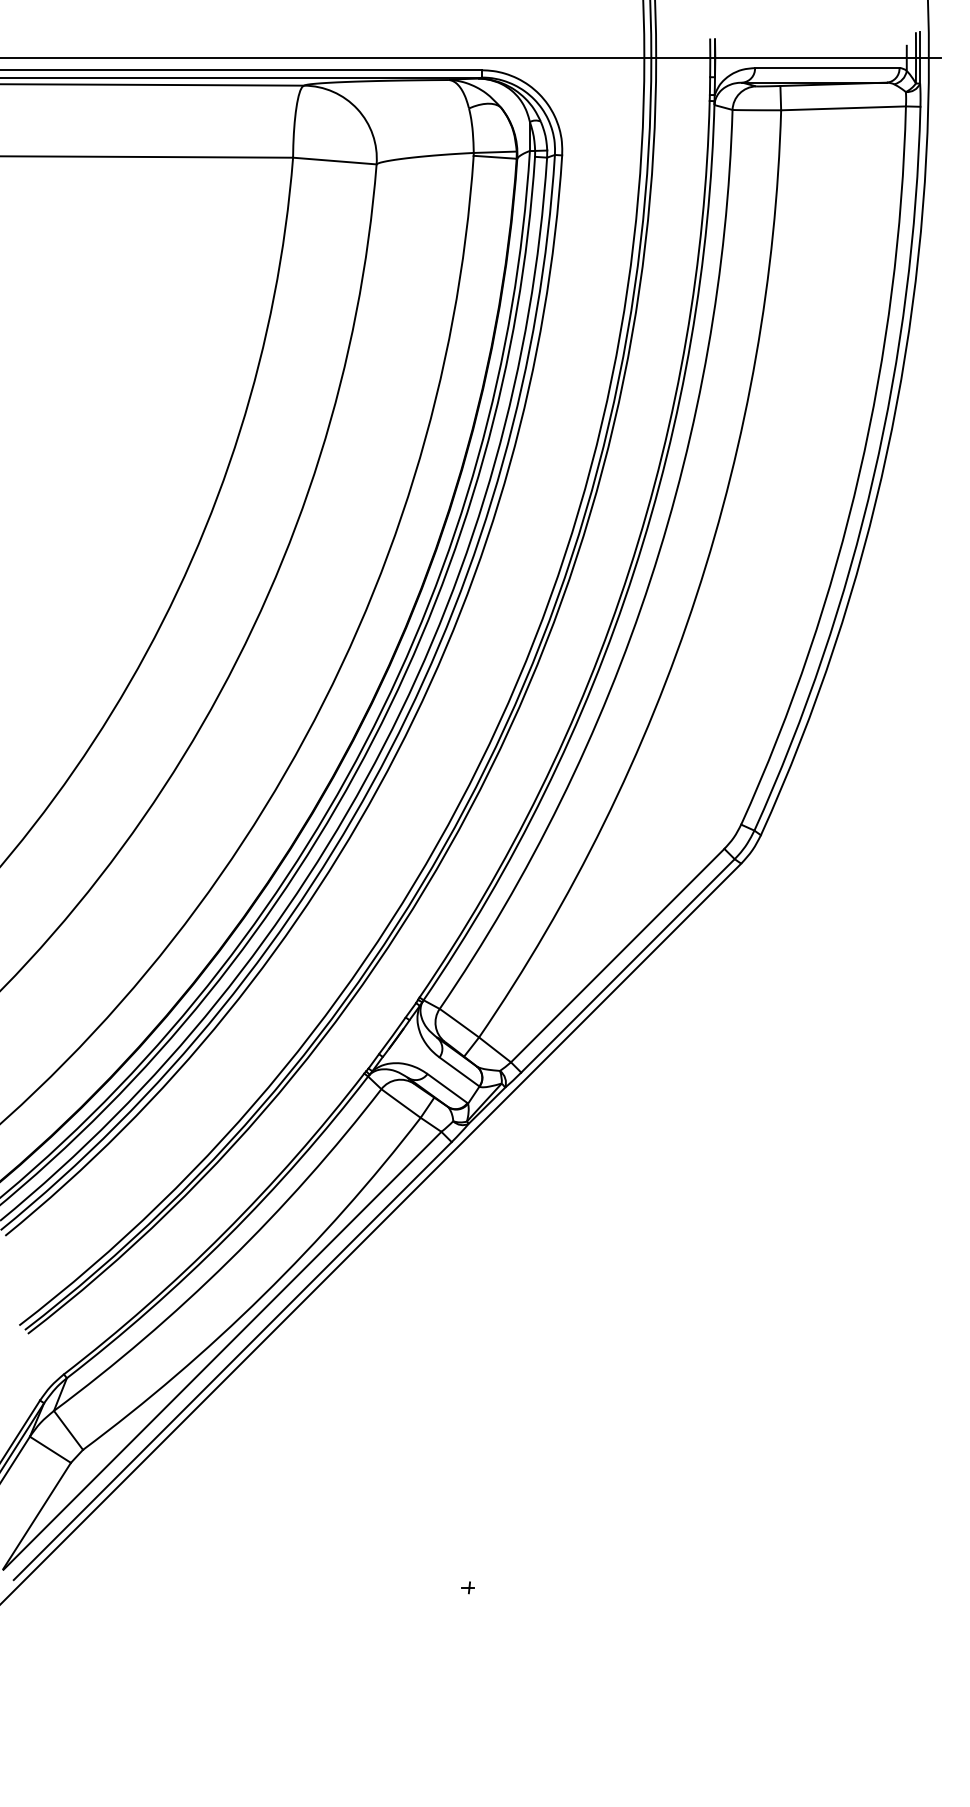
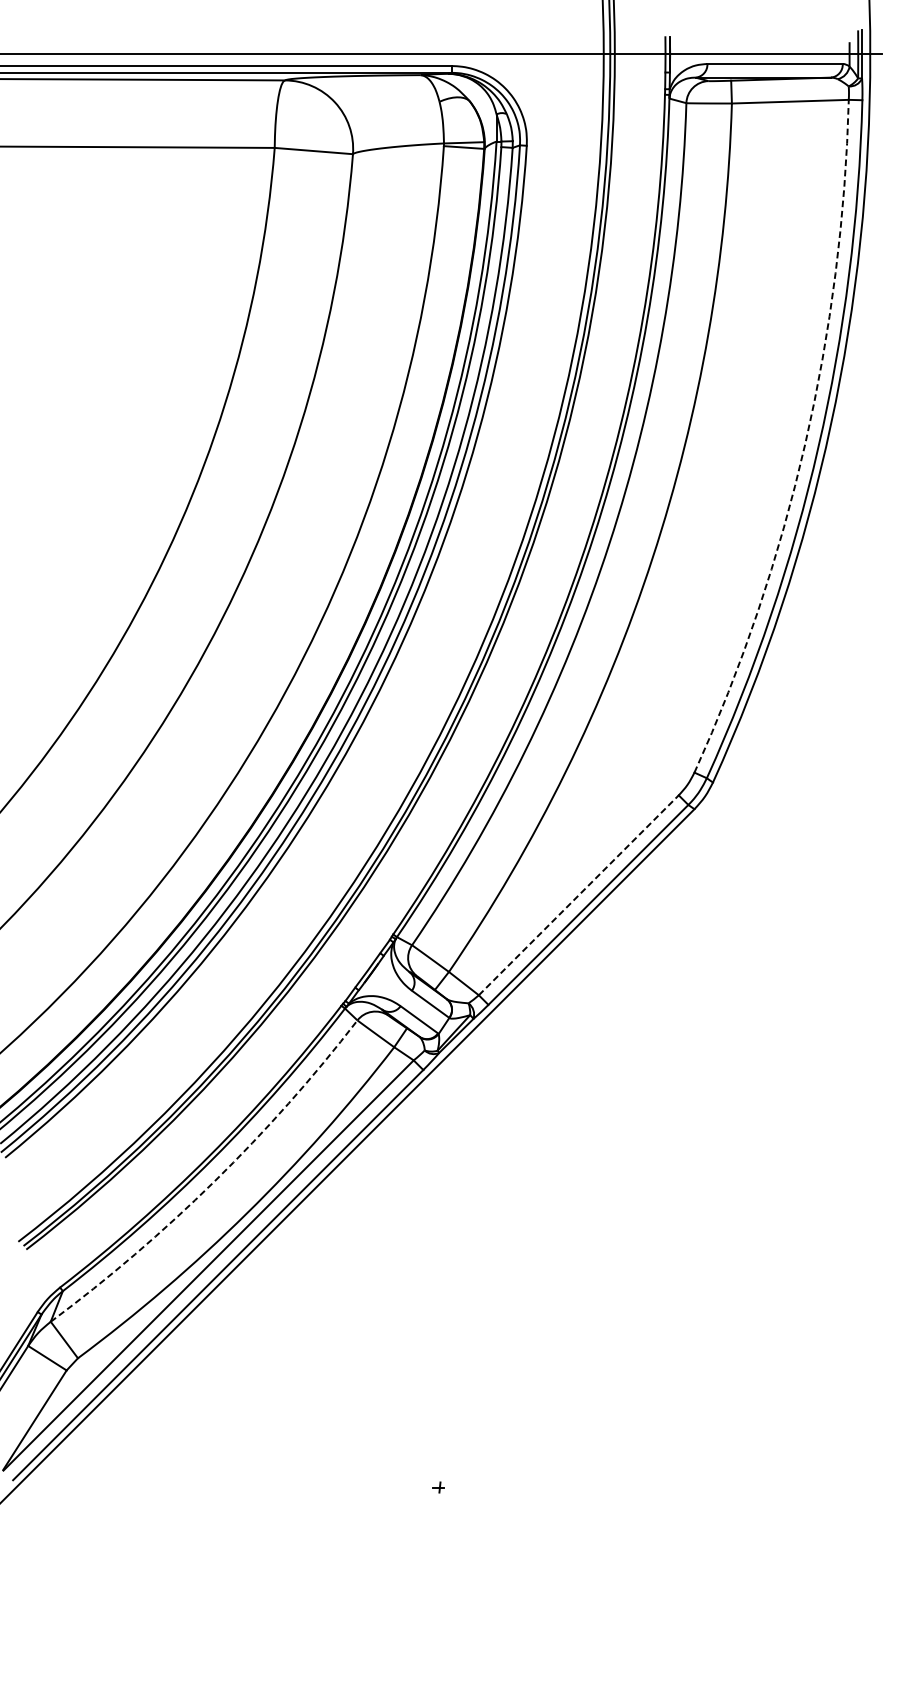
arc: (859, 473) -> (805, 443), solid -> dashed
line: (617, 955) -> (578, 895), solid -> dashed
arc: (228, 1261) -> (214, 1181), solid -> dashed

